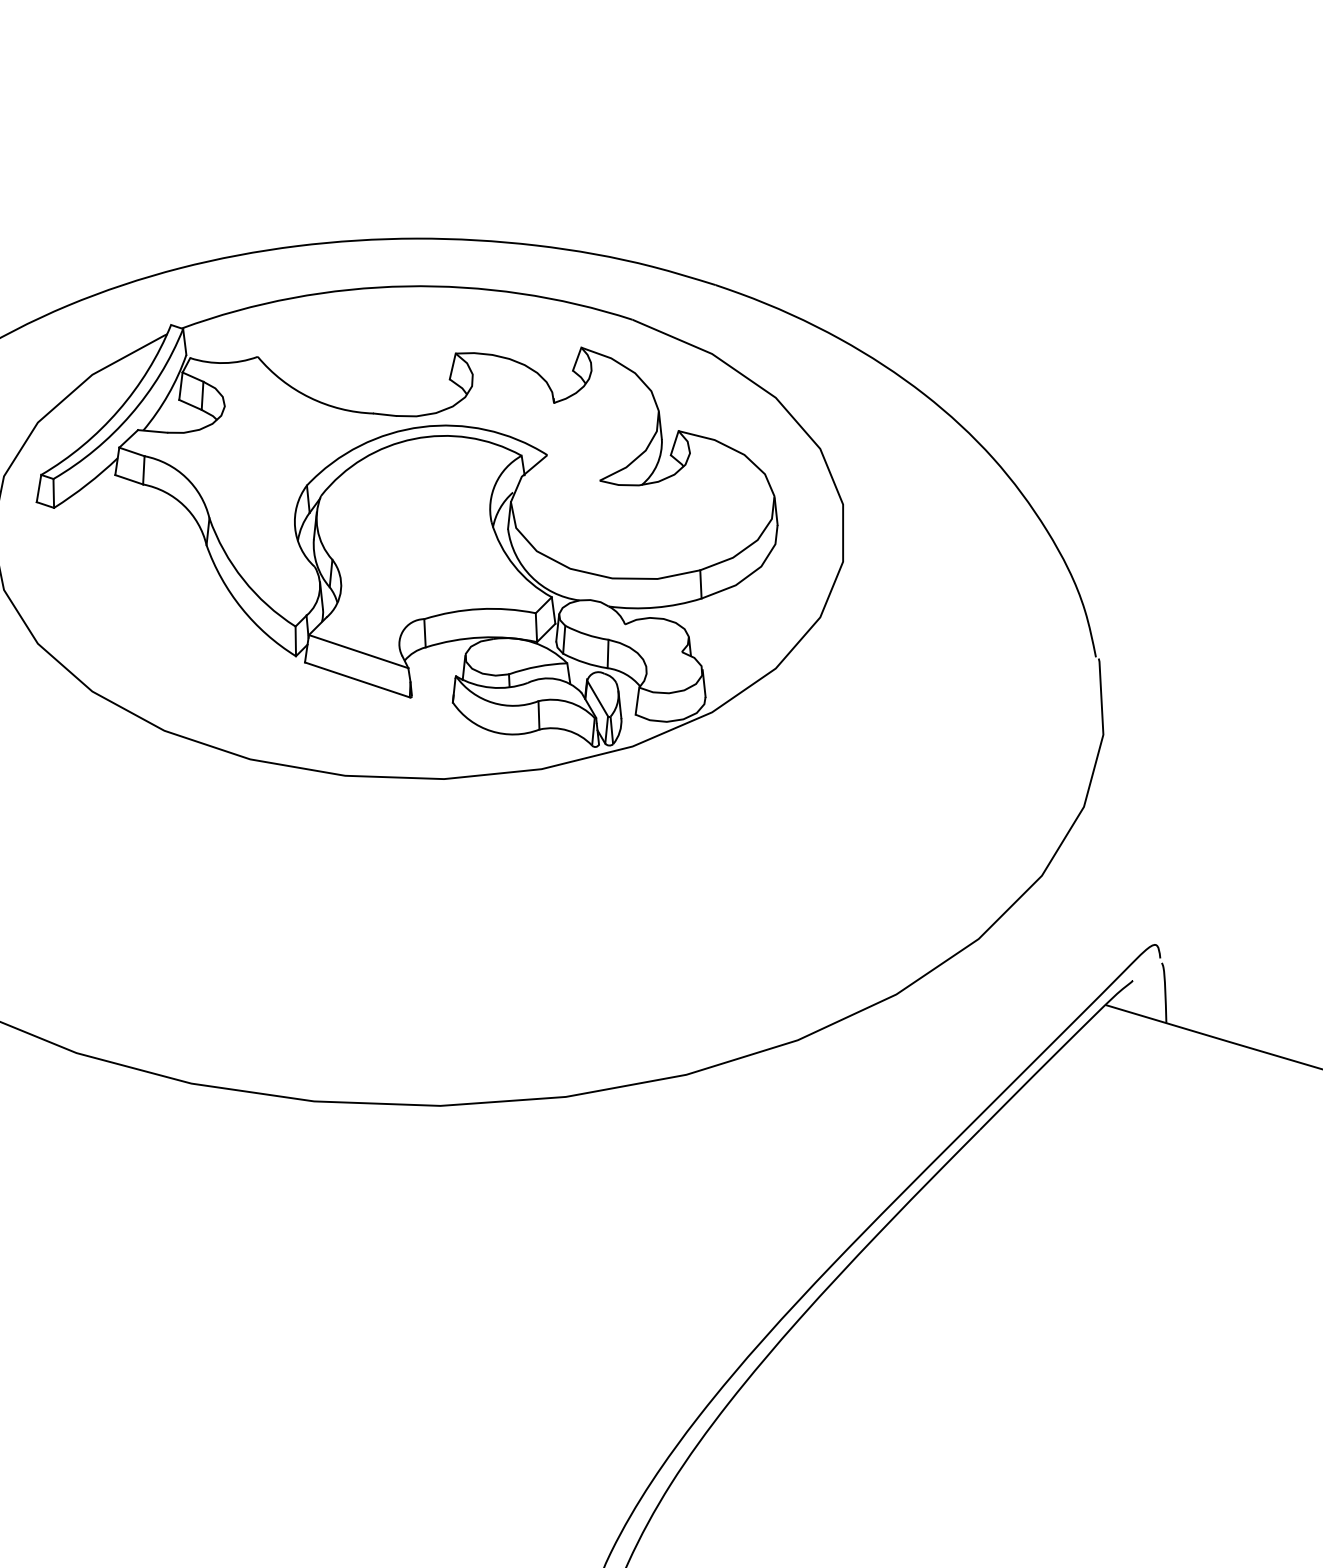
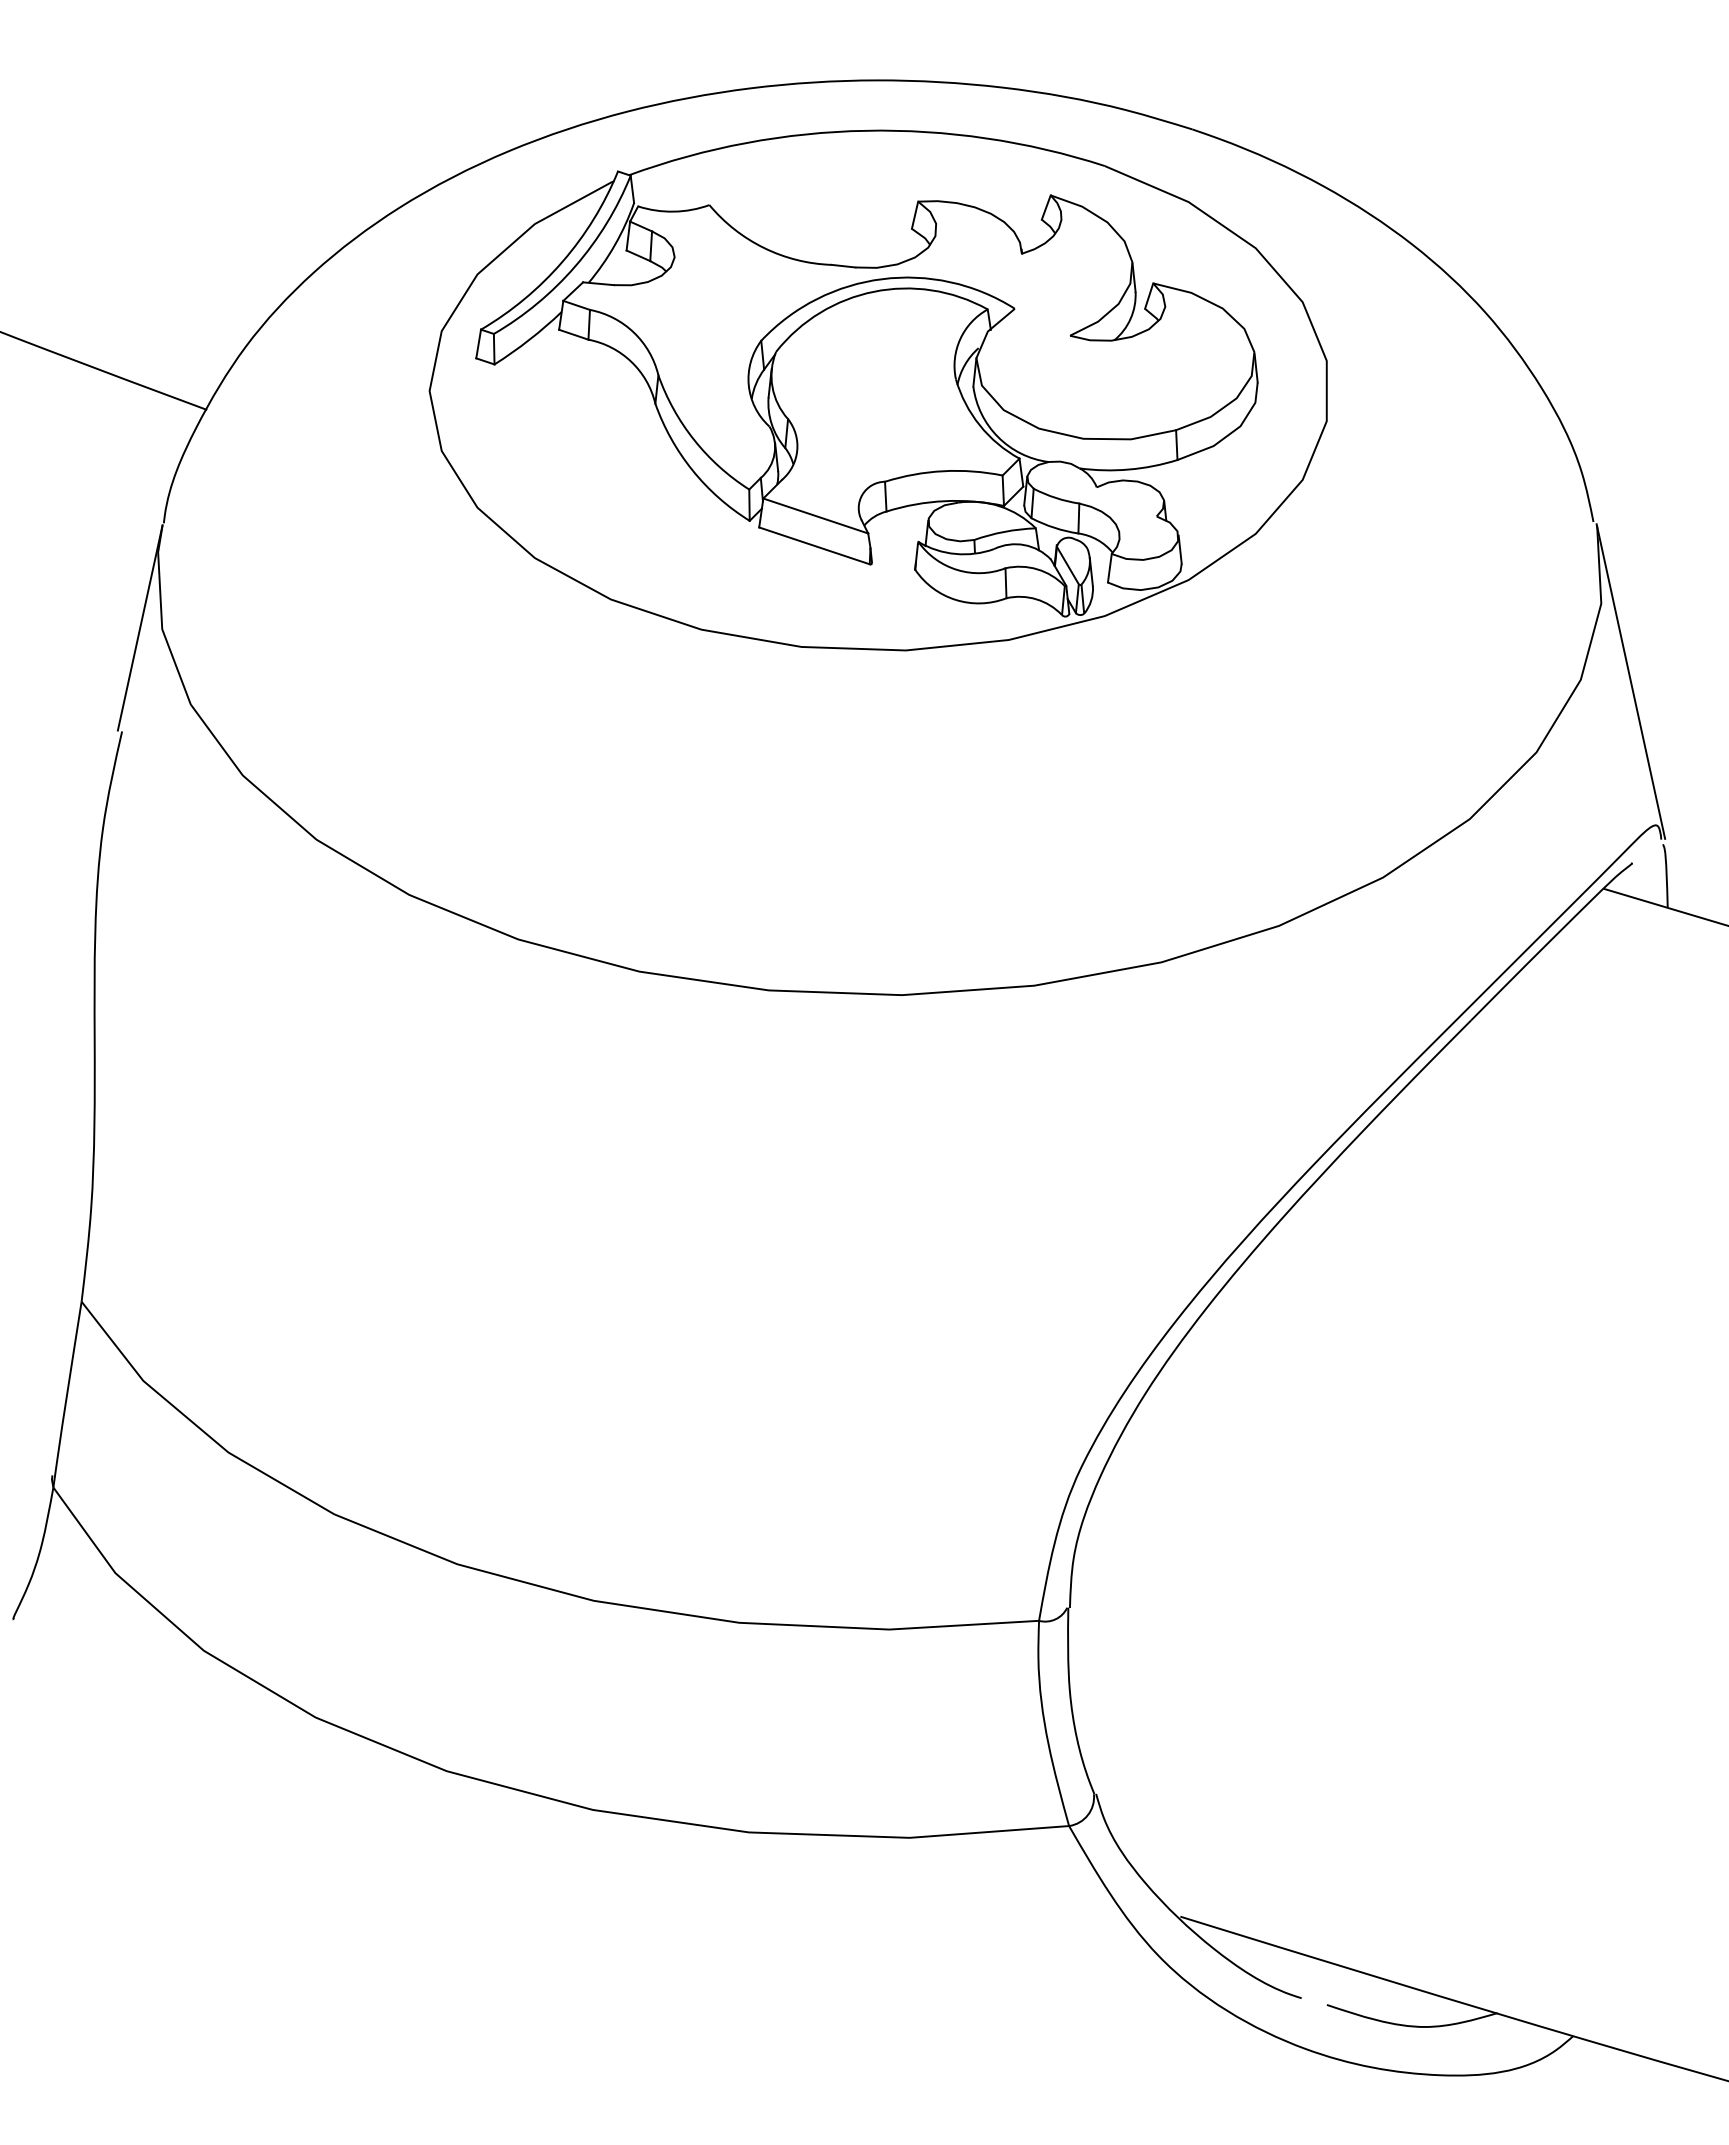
line: (1132, 808) -> (1631, 681), added

